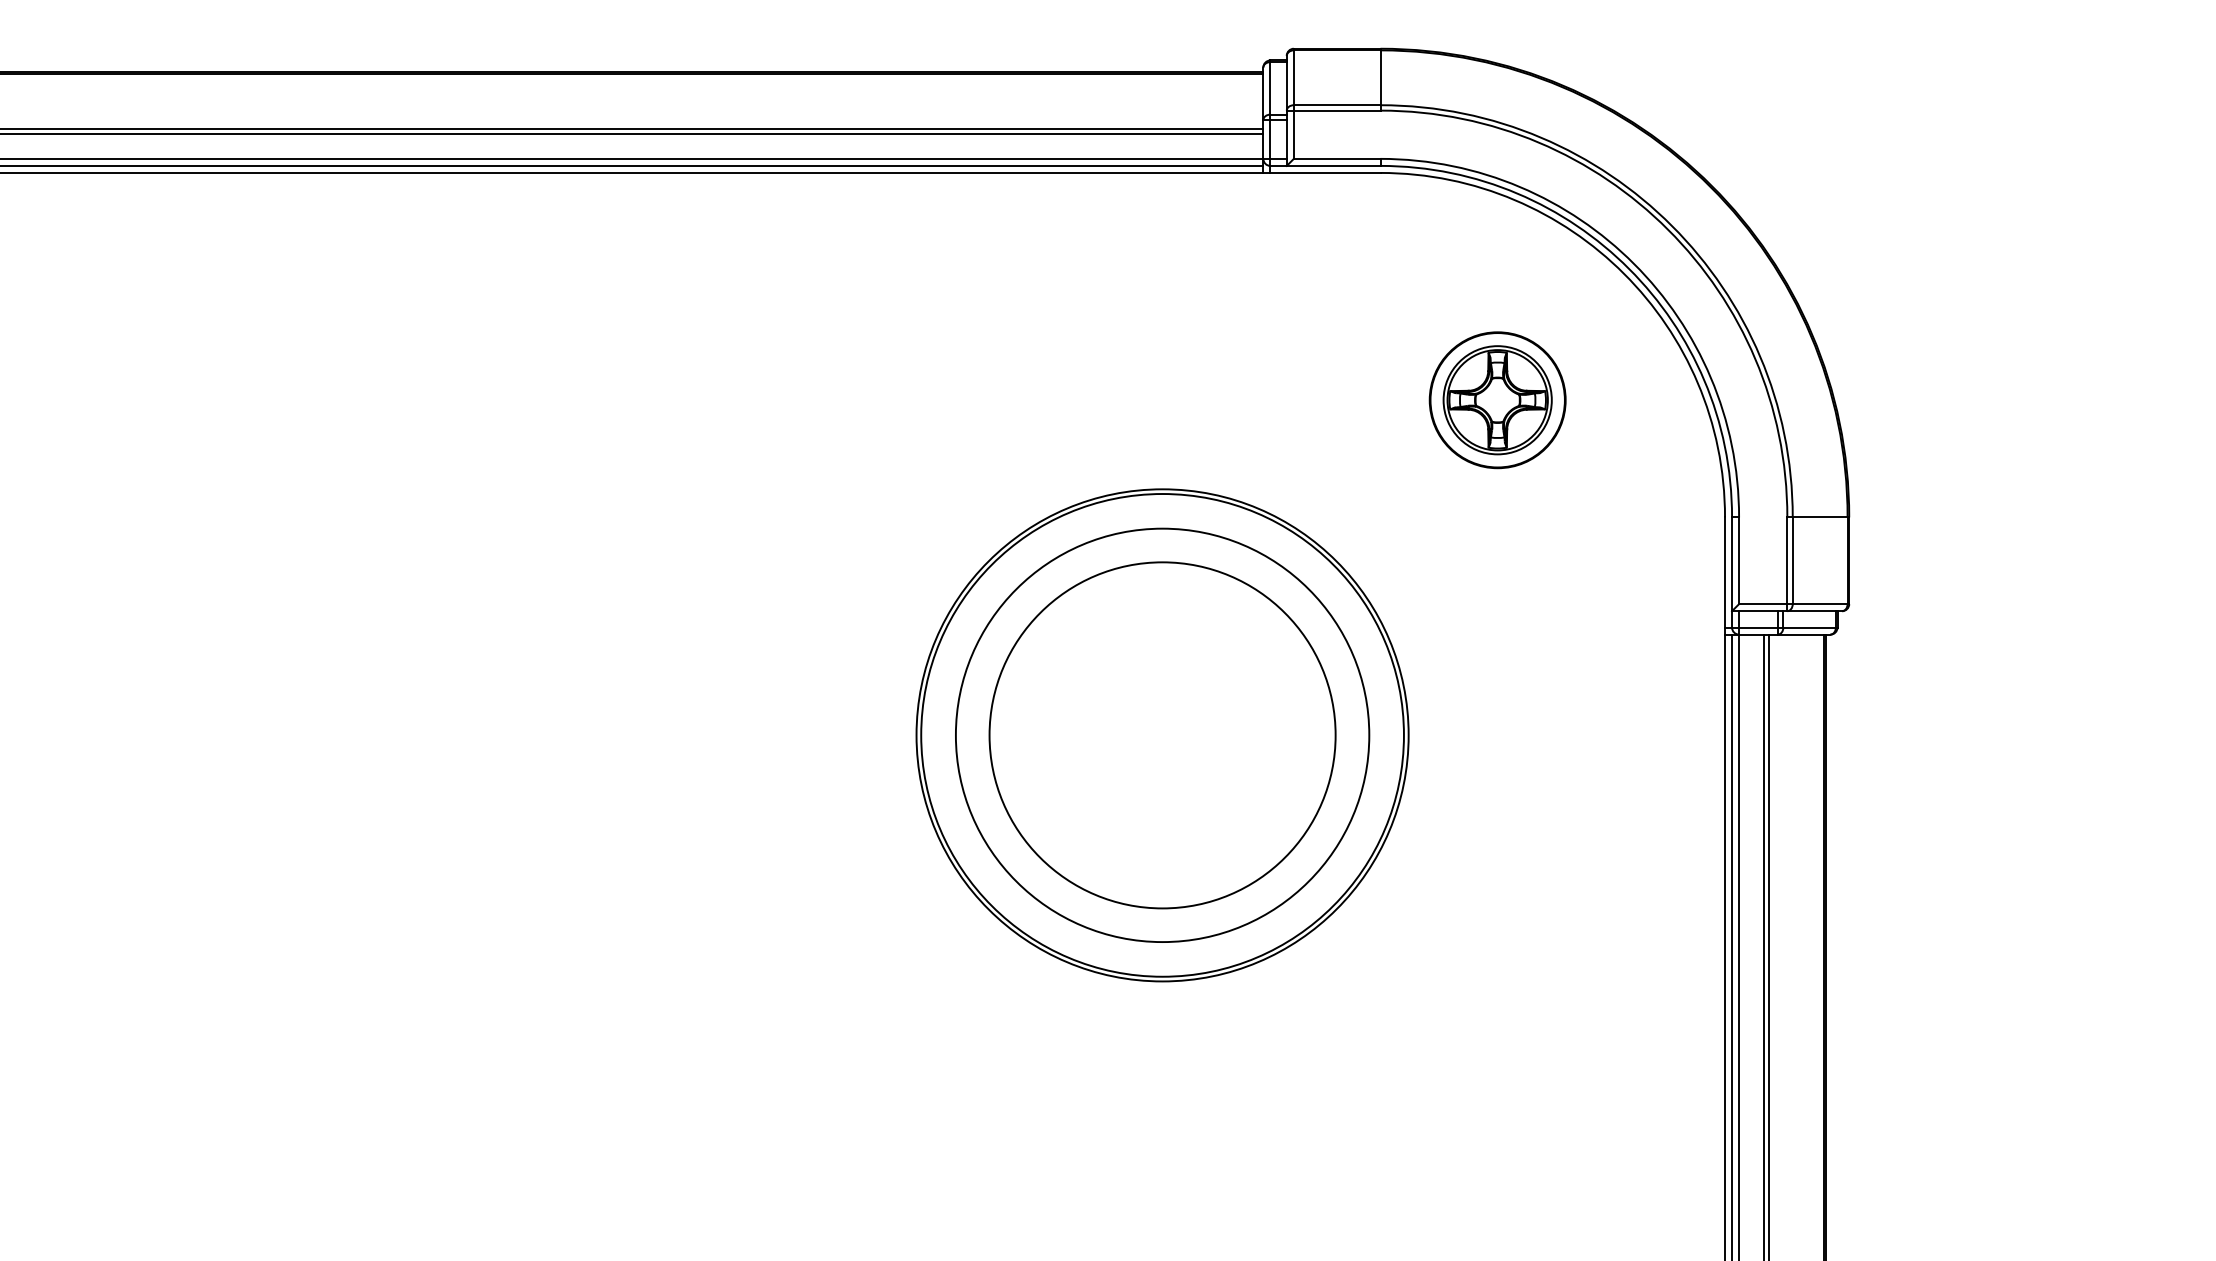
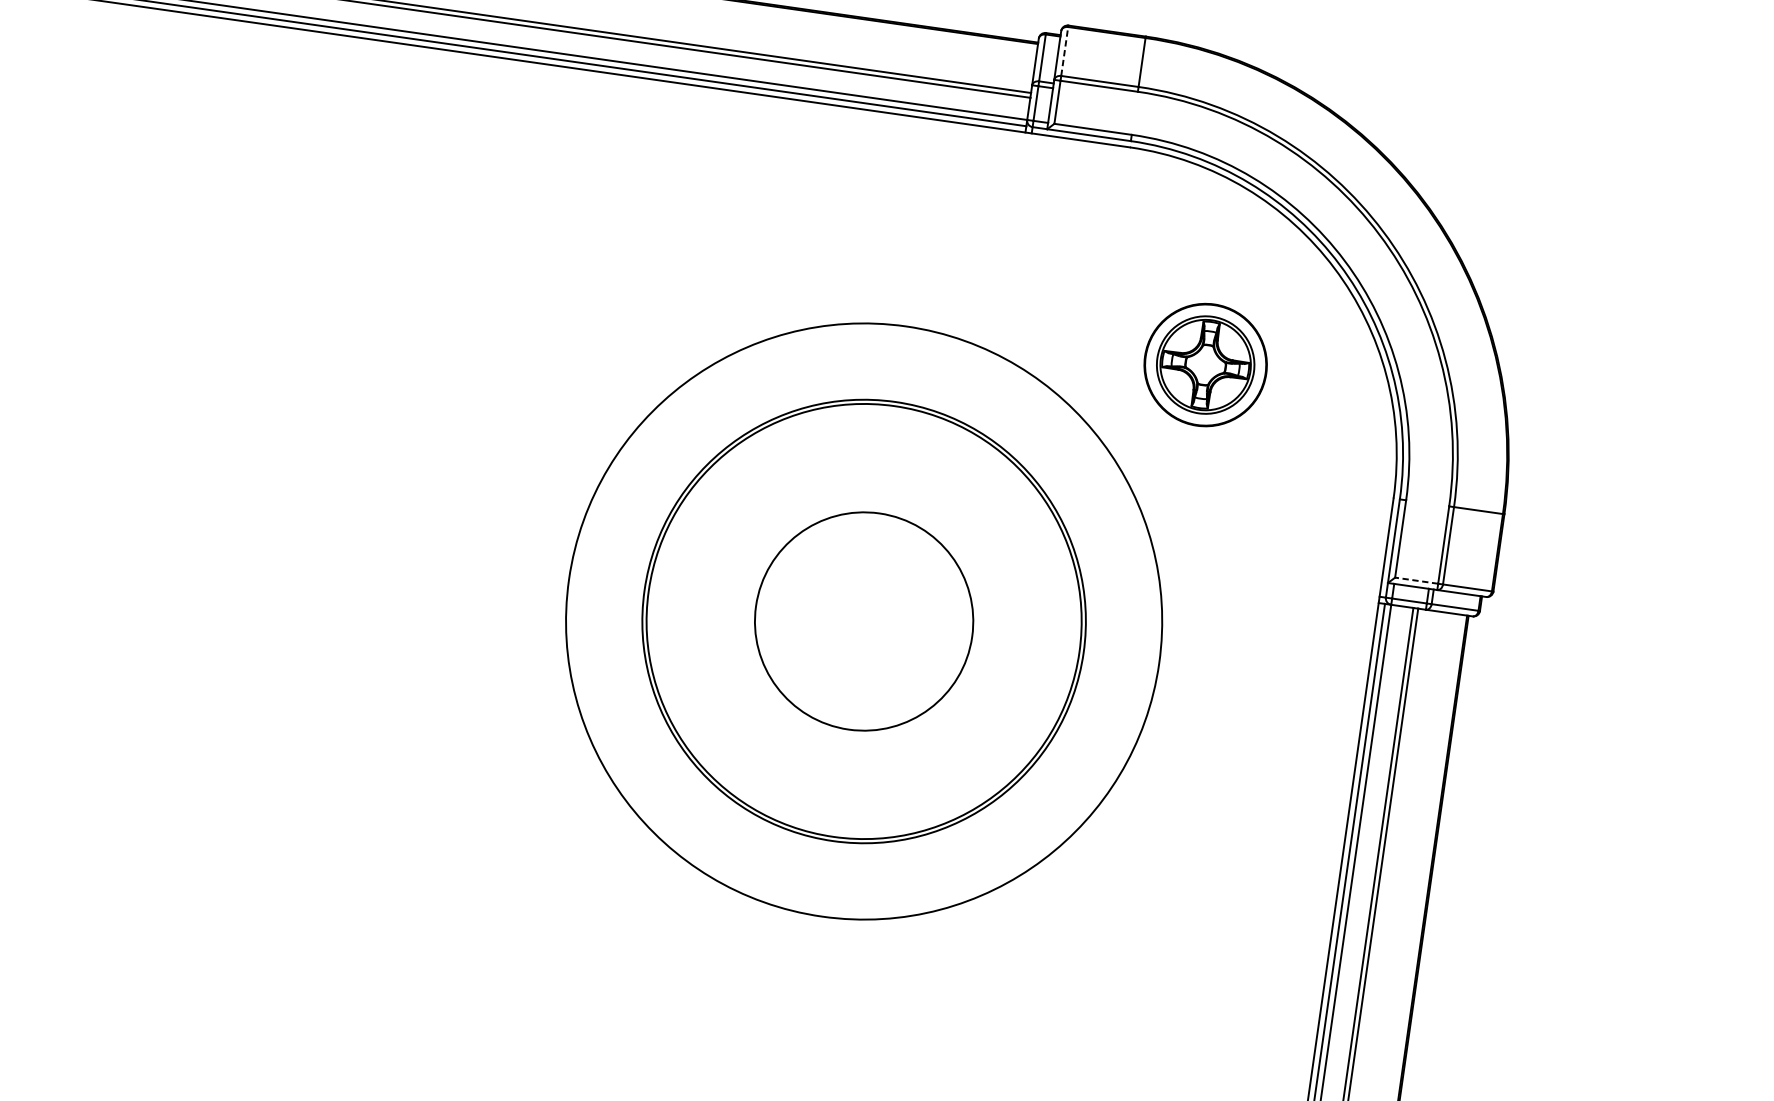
line: (1293, 77) -> (1064, 51), solid -> dashed
line: (1762, 604) -> (1415, 580), solid -> dashed
circle: (1162, 735) -> (864, 621), size x0.7
circle: (1162, 735) -> (864, 621), size x1.6

